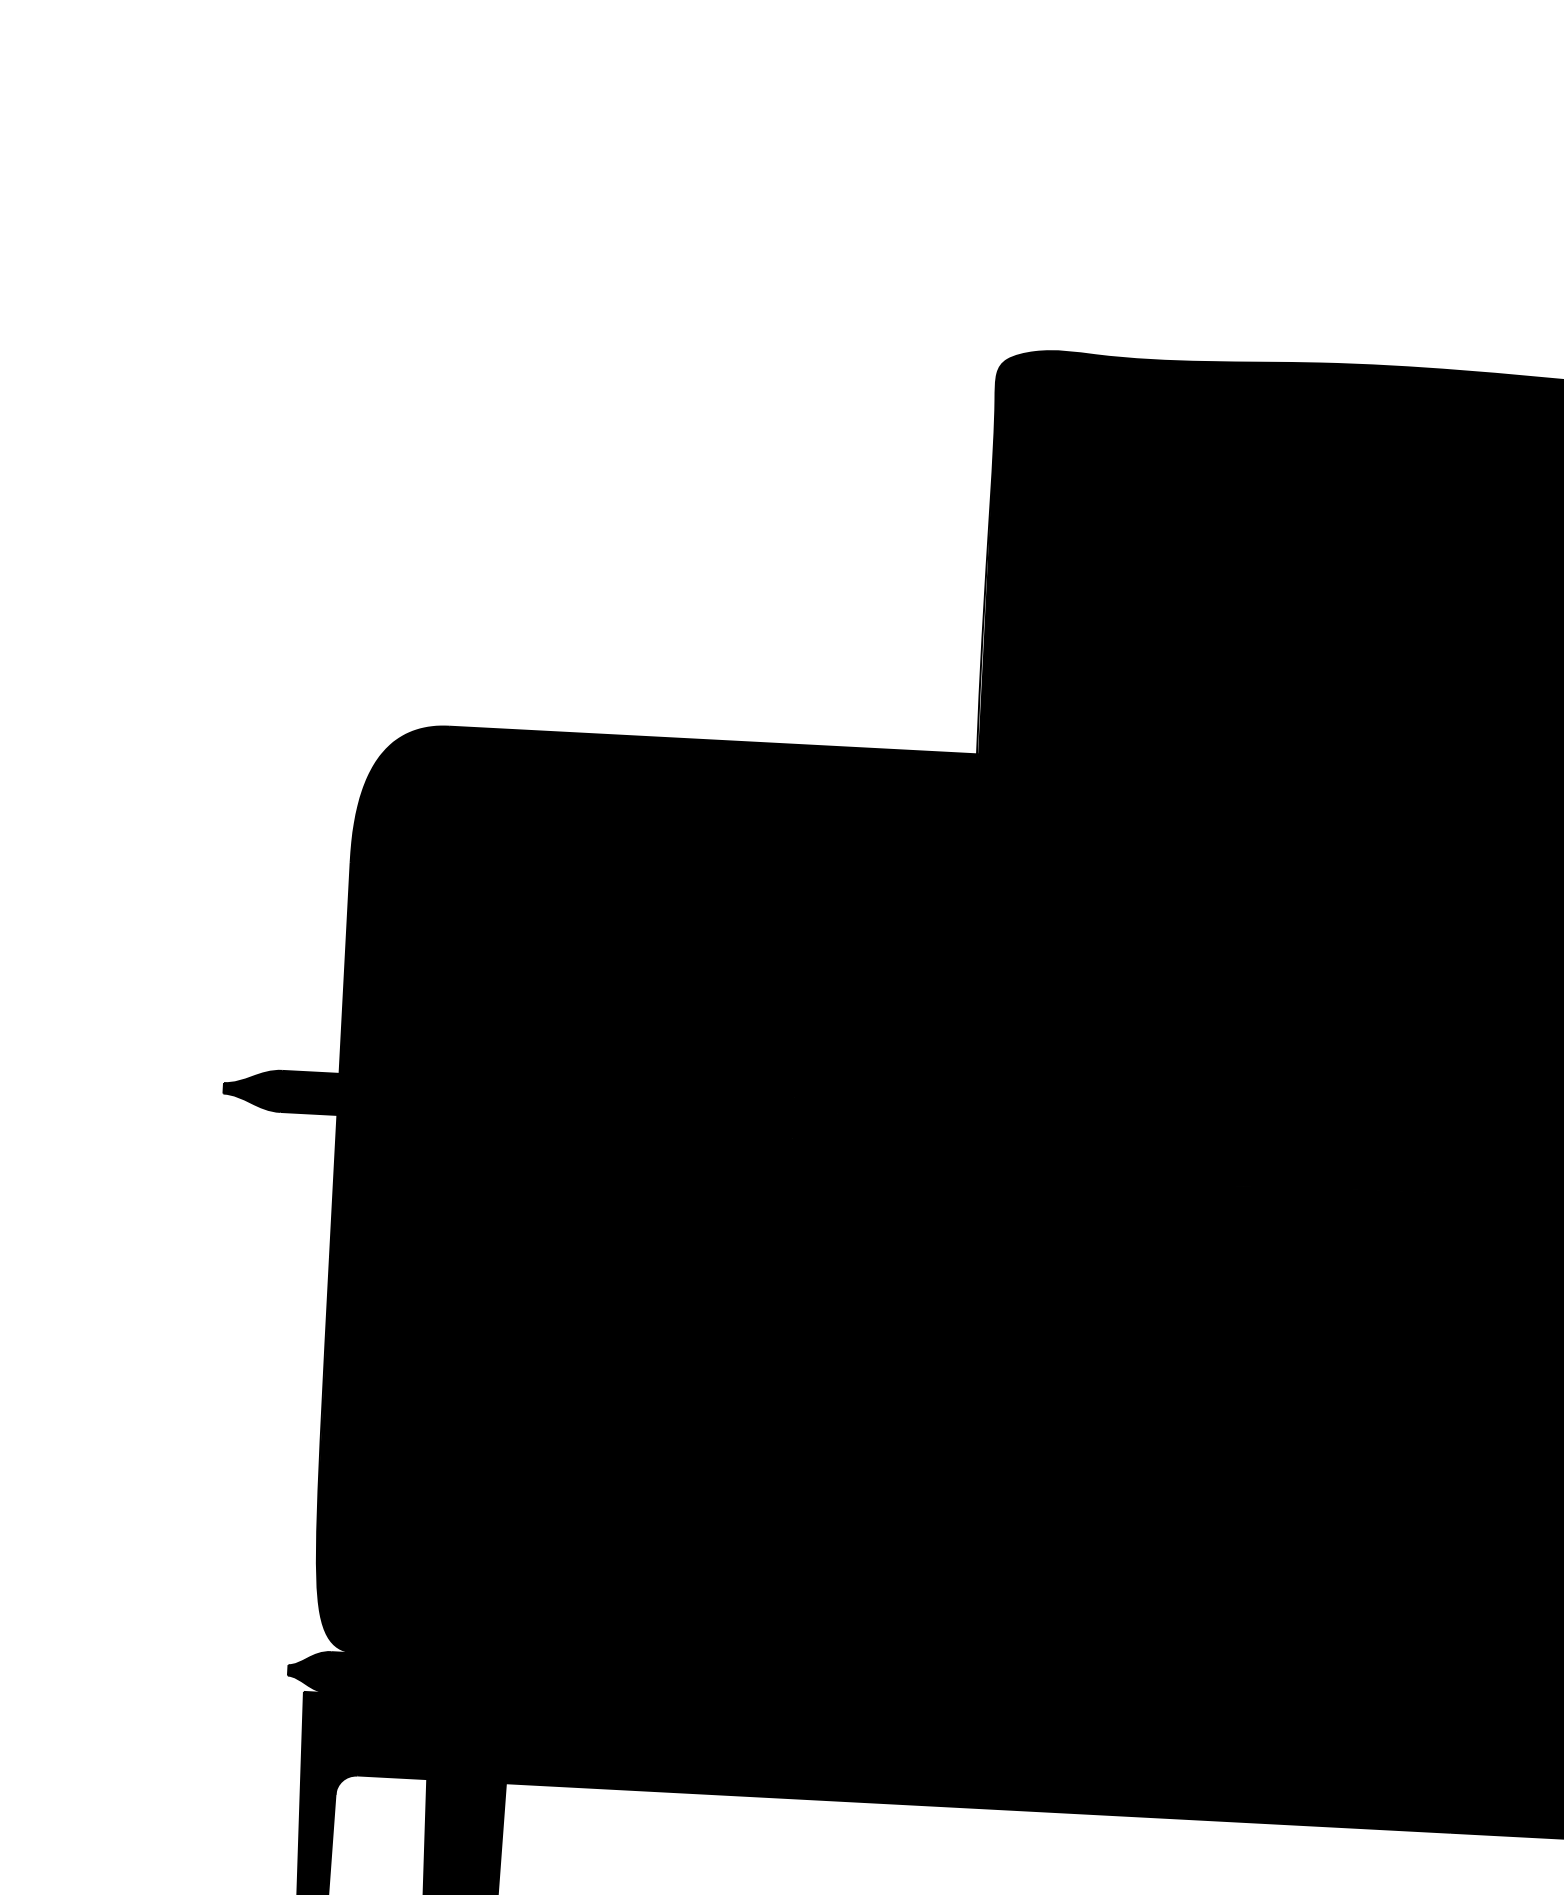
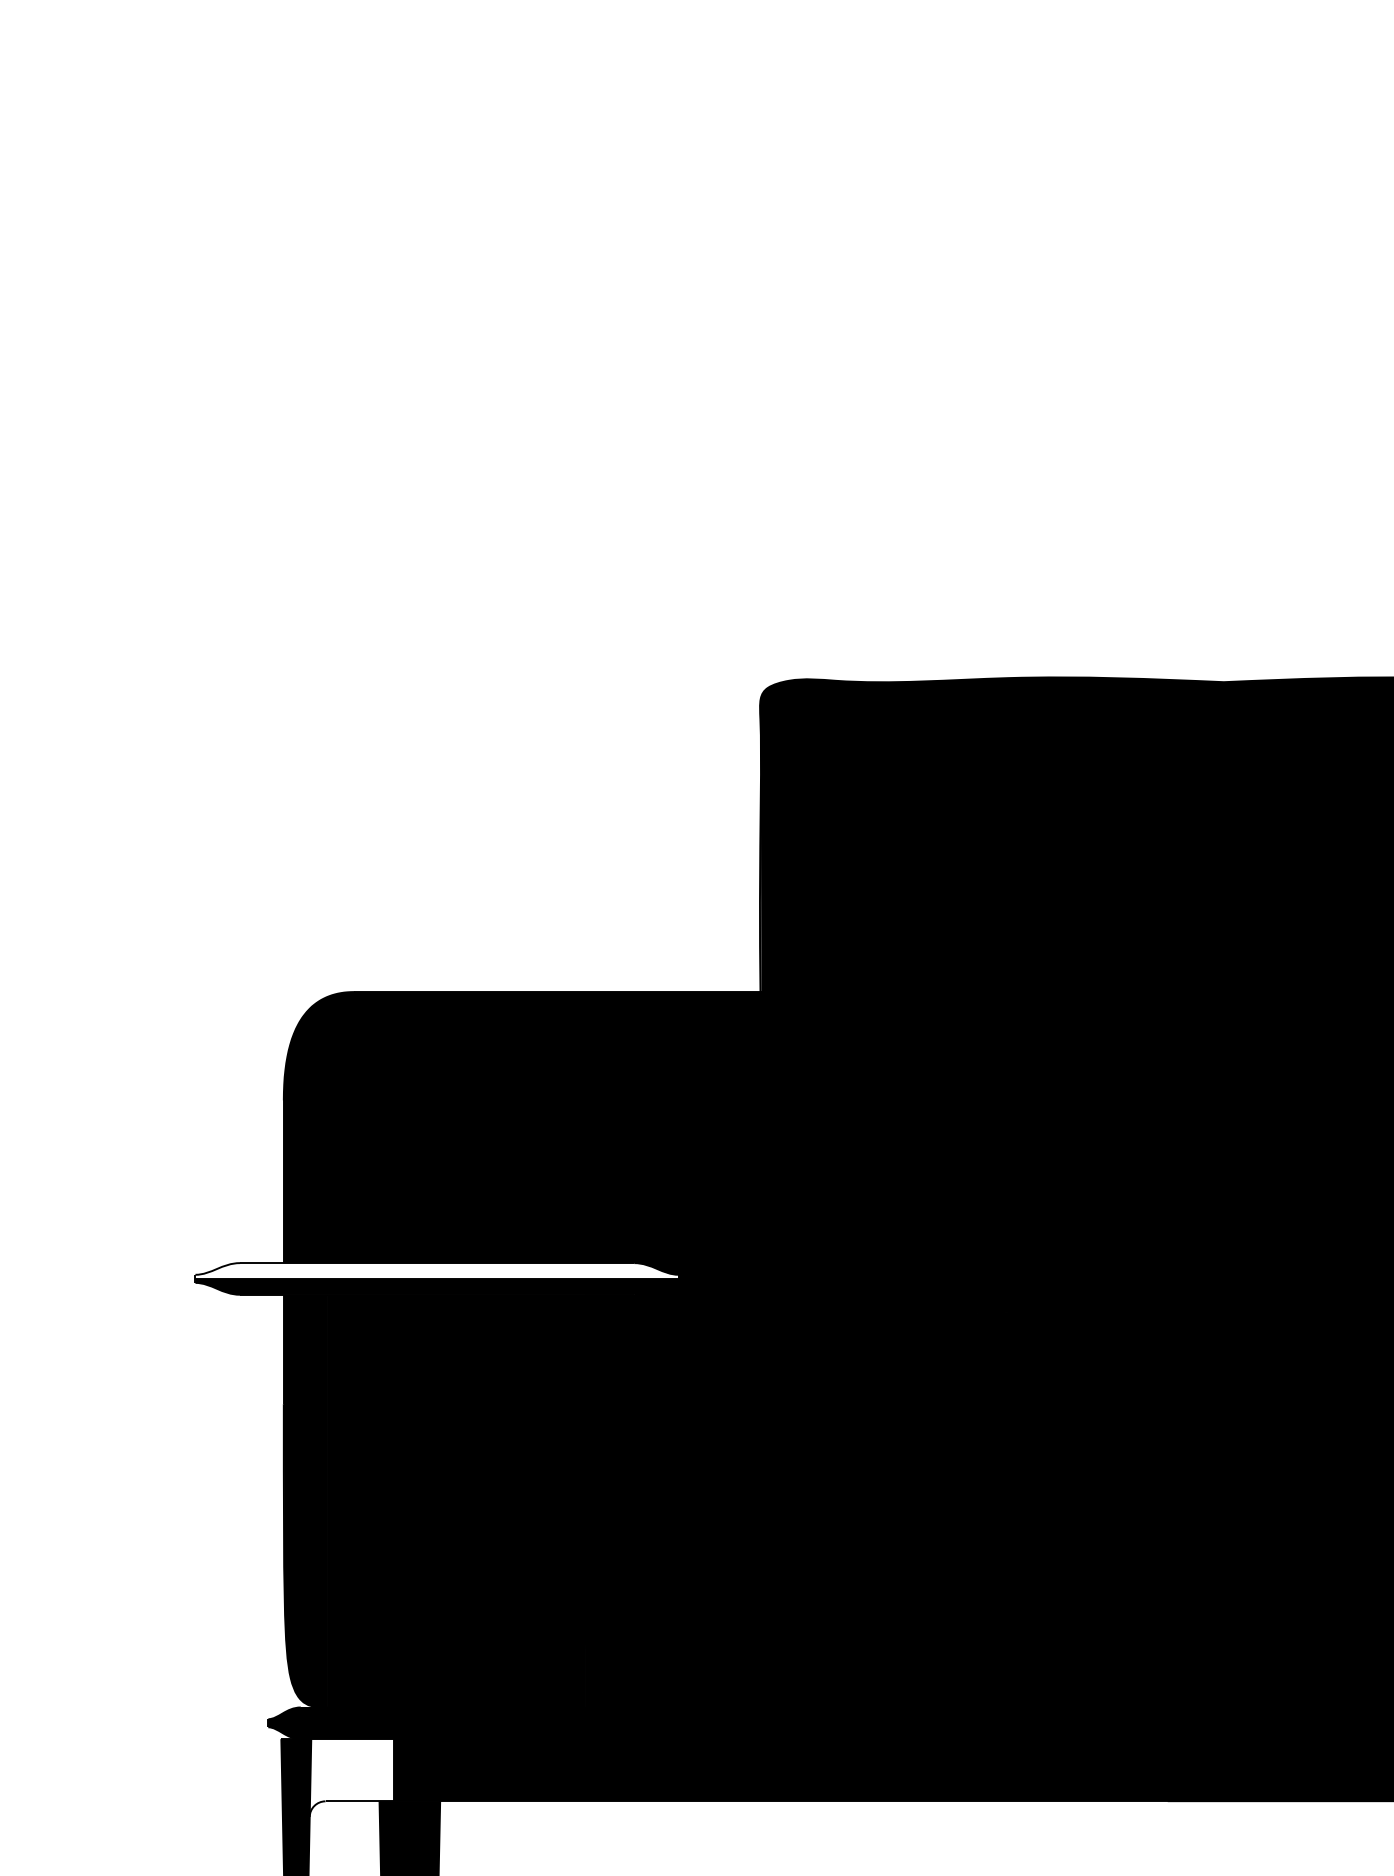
fill: (537, 1093) -> (436, 1270), removed
fill: (392, 1746) -> (351, 1777), removed

